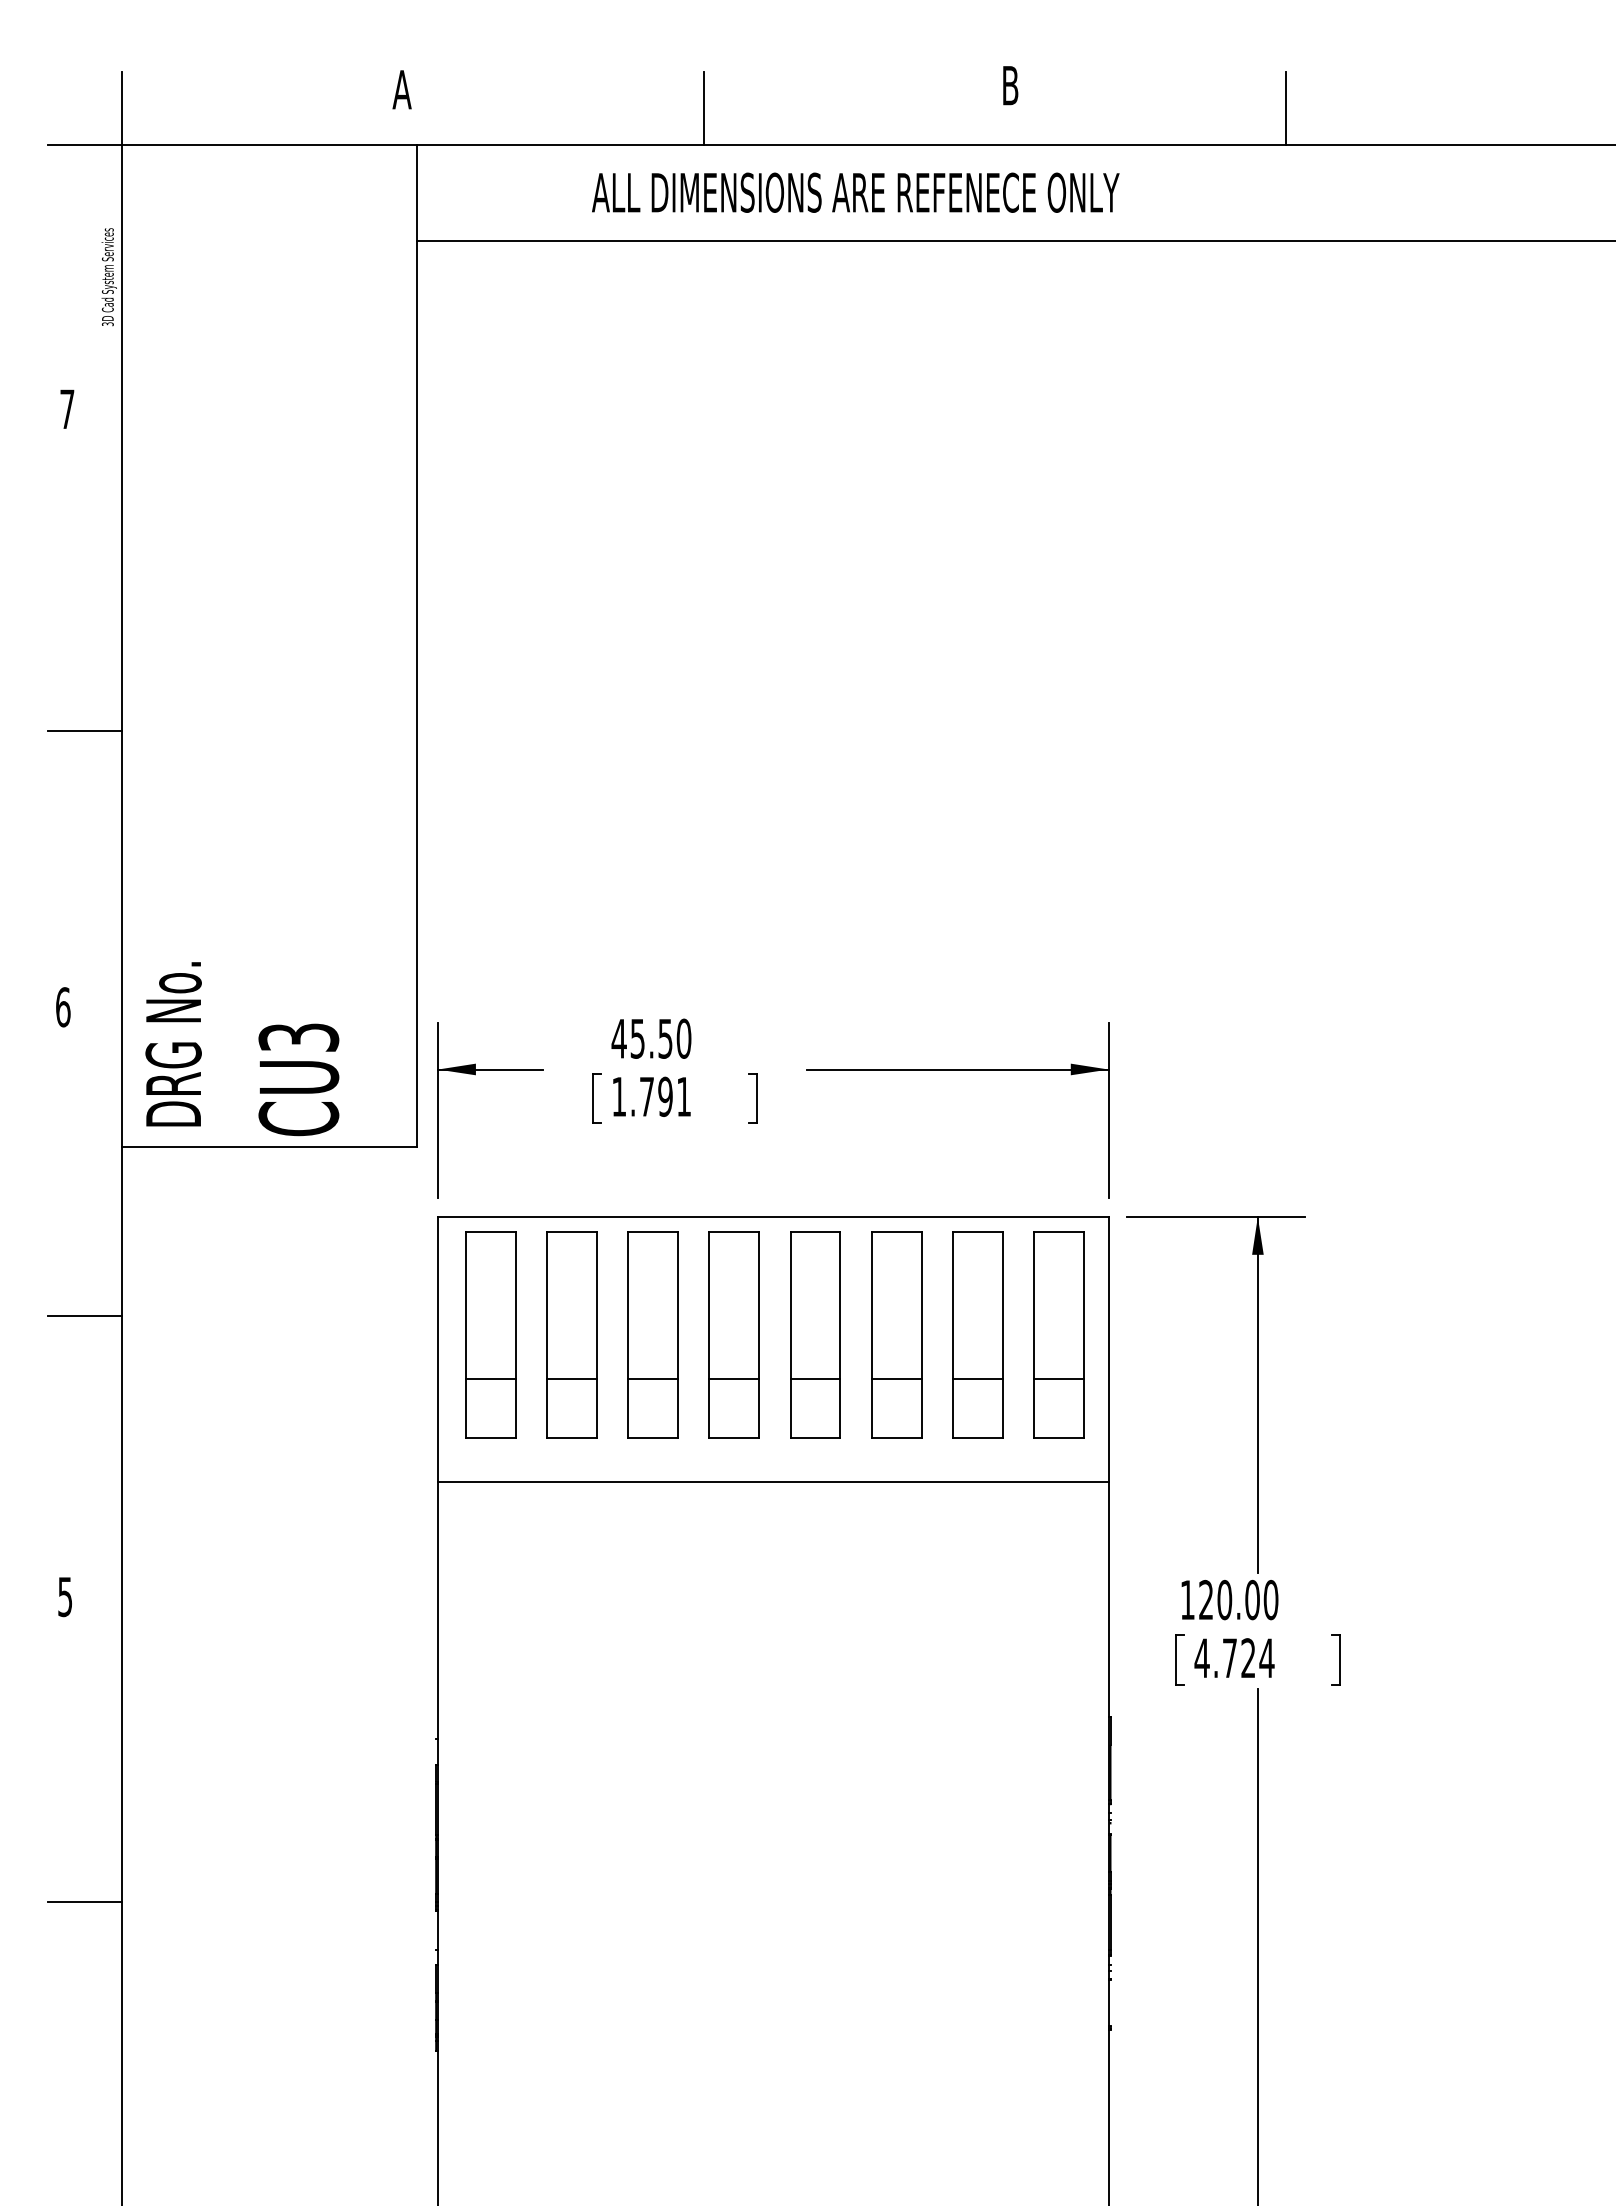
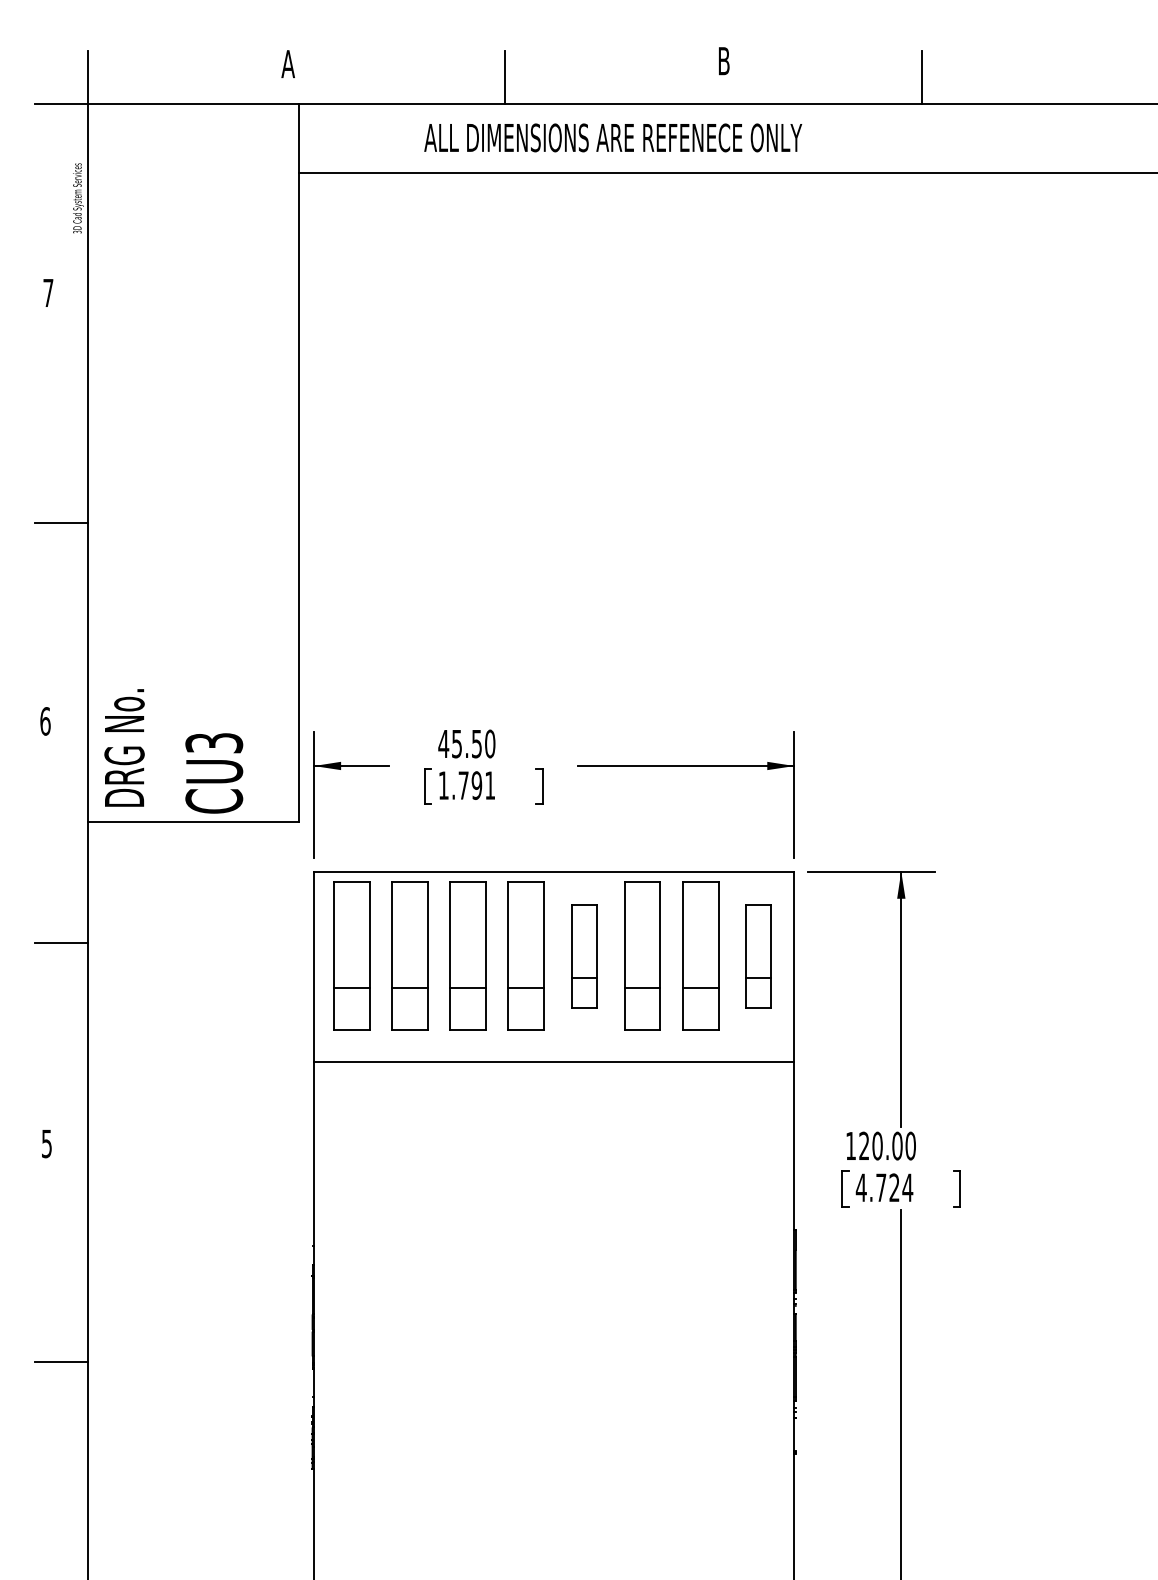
part: (815, 1334) -> (584, 955), size x0.7
part: (1058, 1334) -> (758, 955), size x0.7

